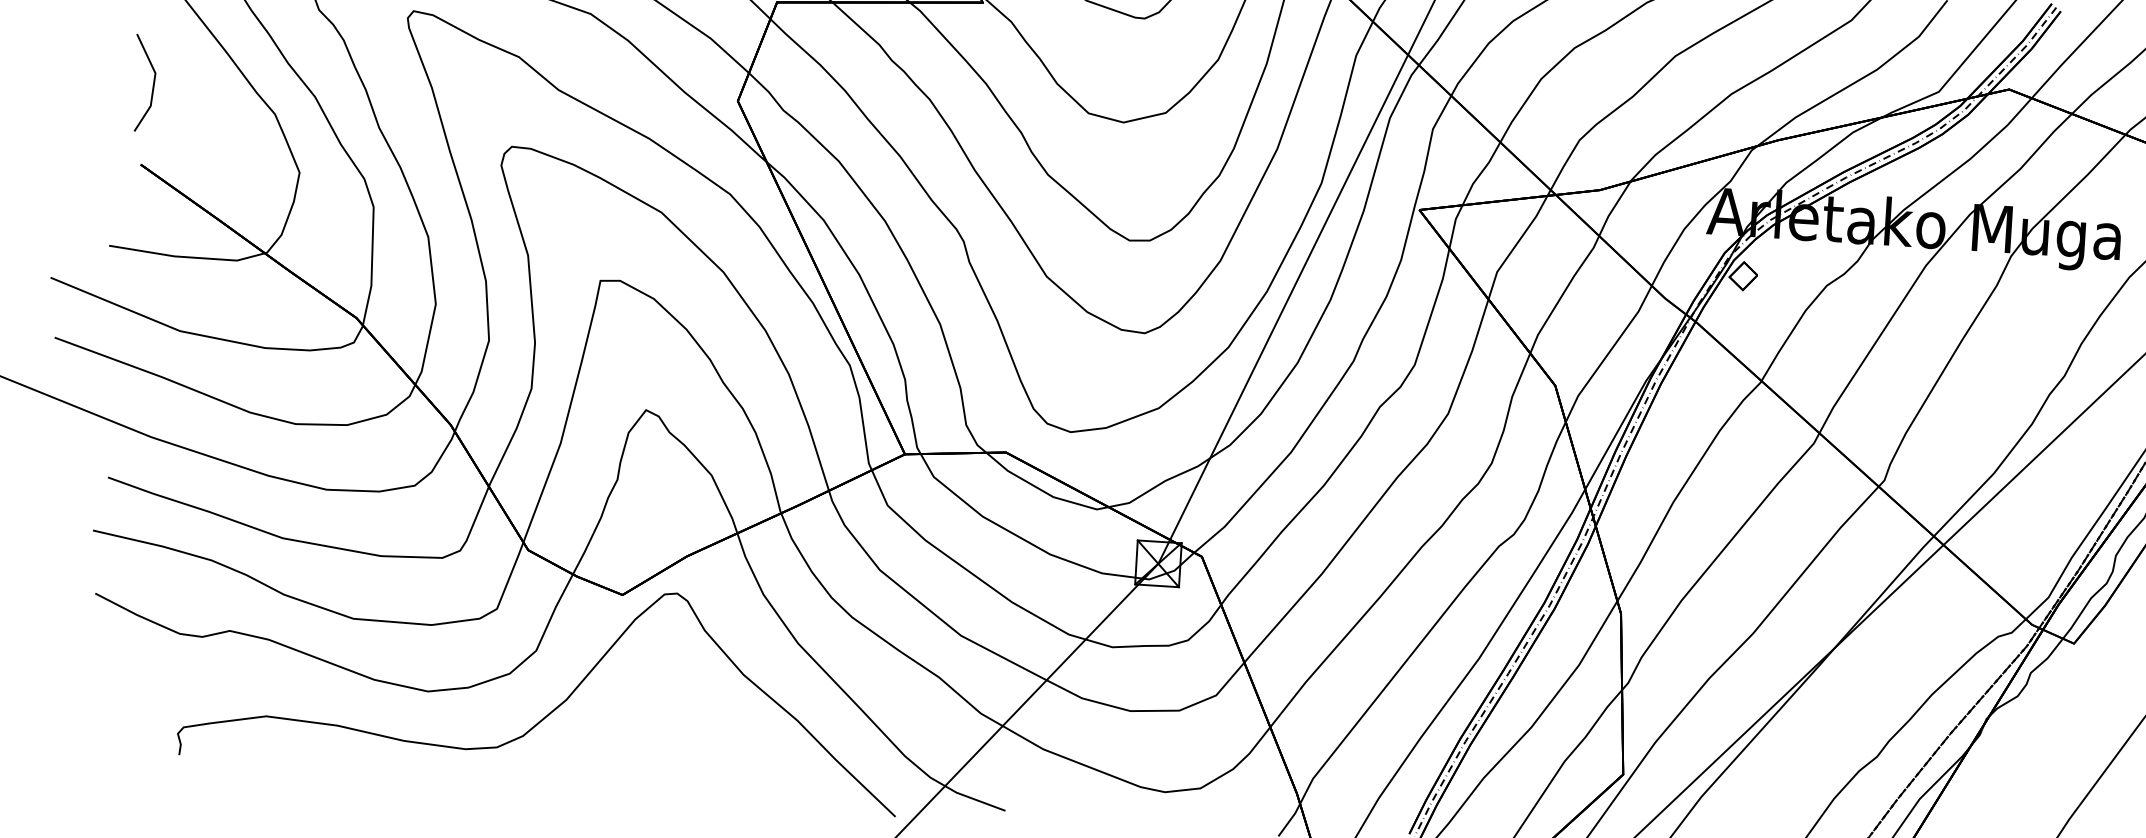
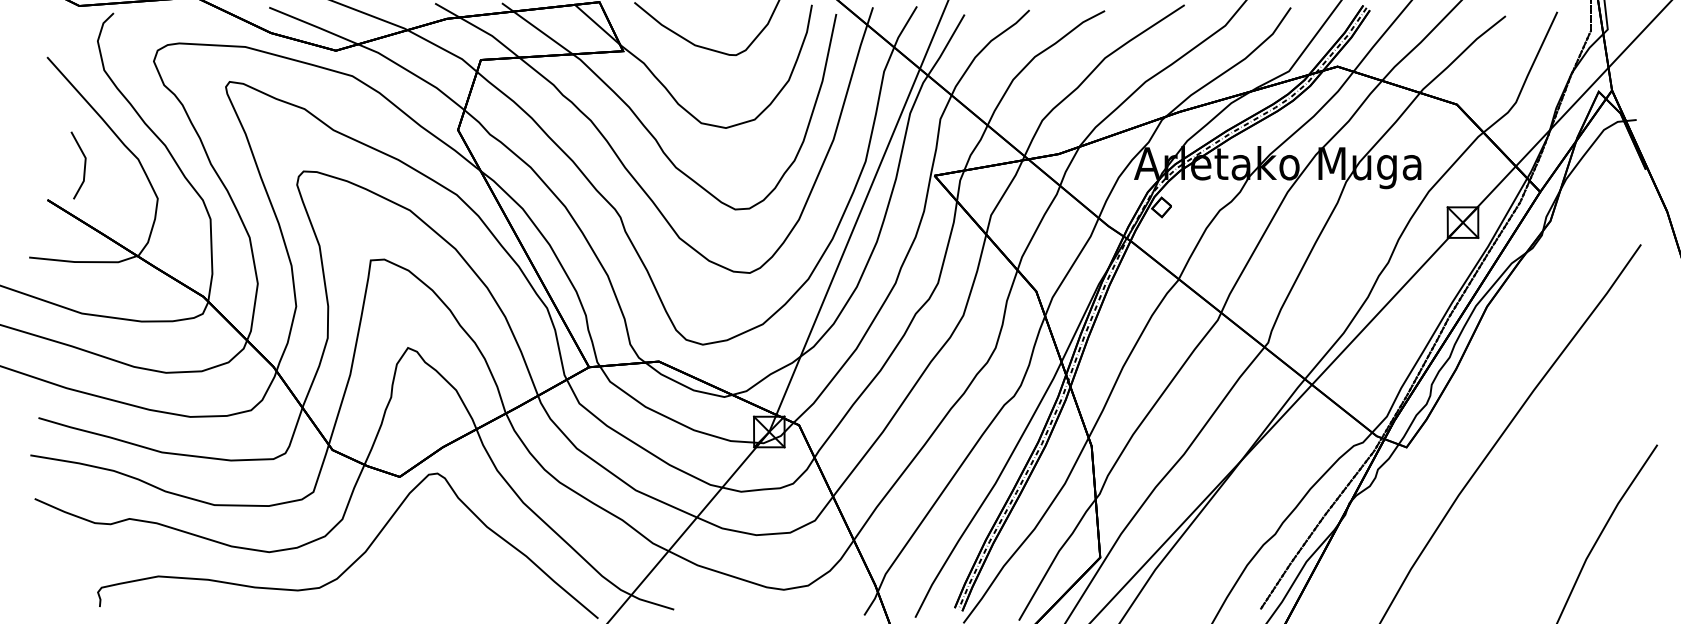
line: (153, 83) -> (84, 165), moved

